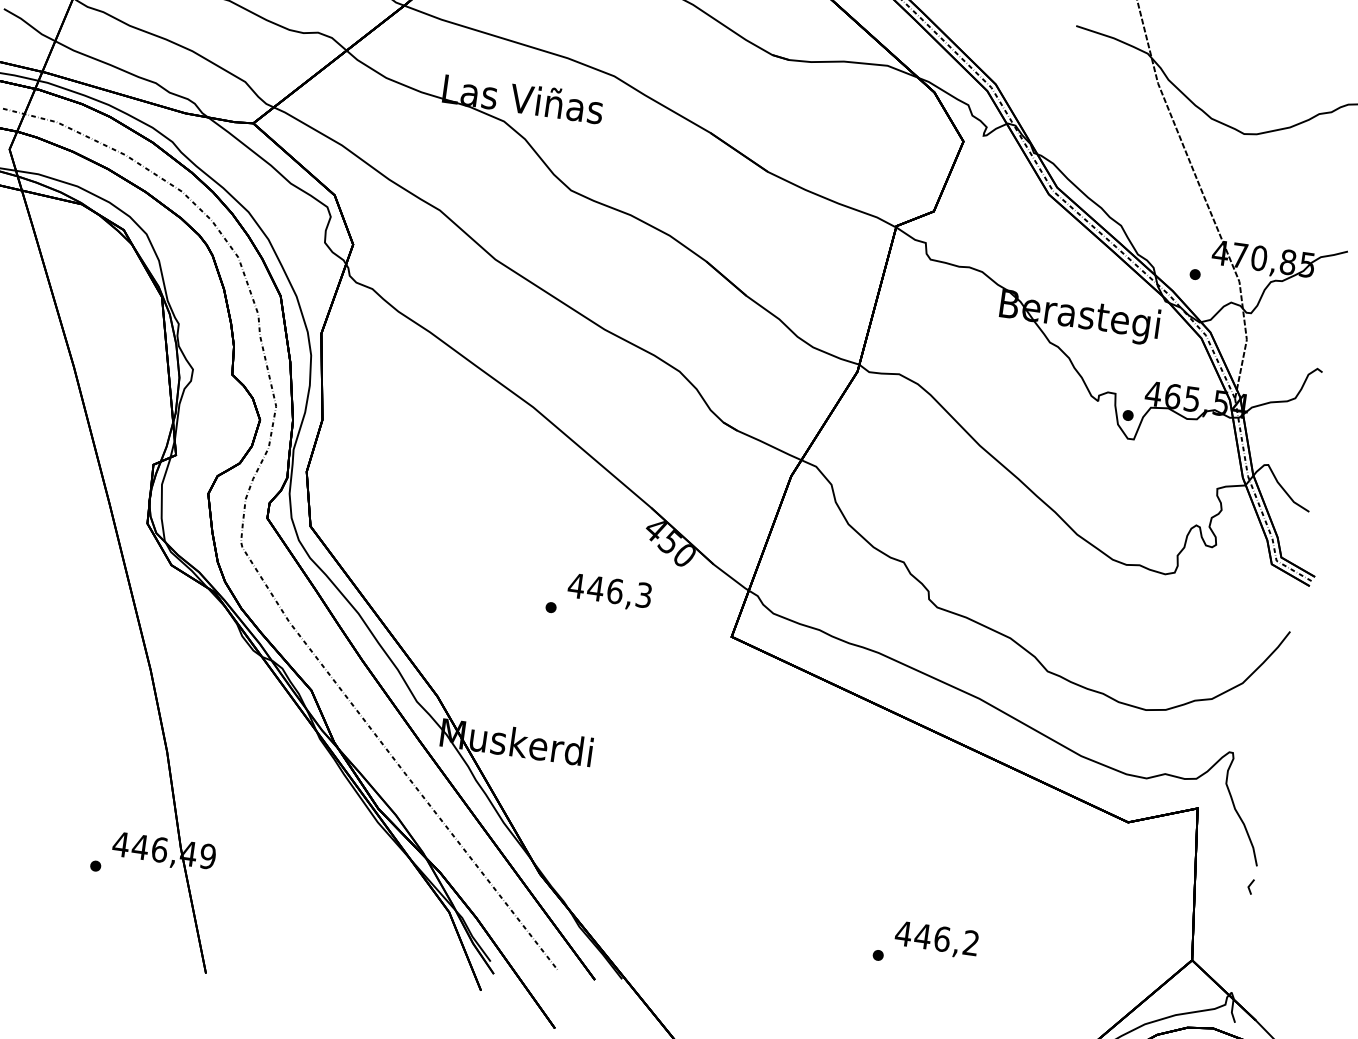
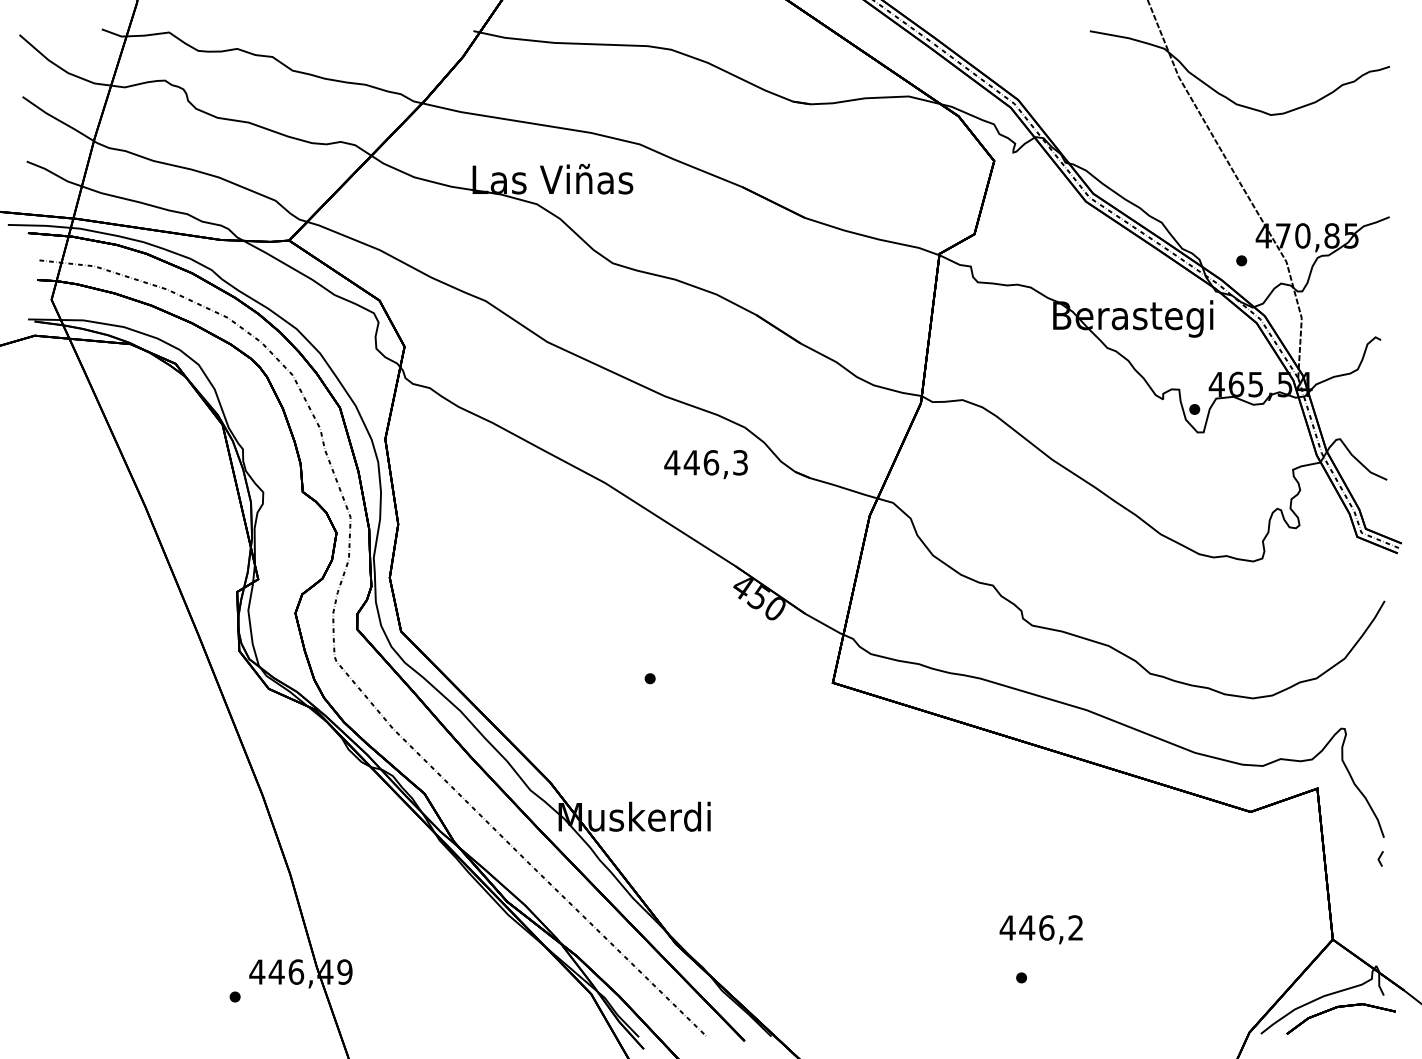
text: (609, 592) -> (705, 464), moved
text: (935, 939) -> (1040, 929), moved

